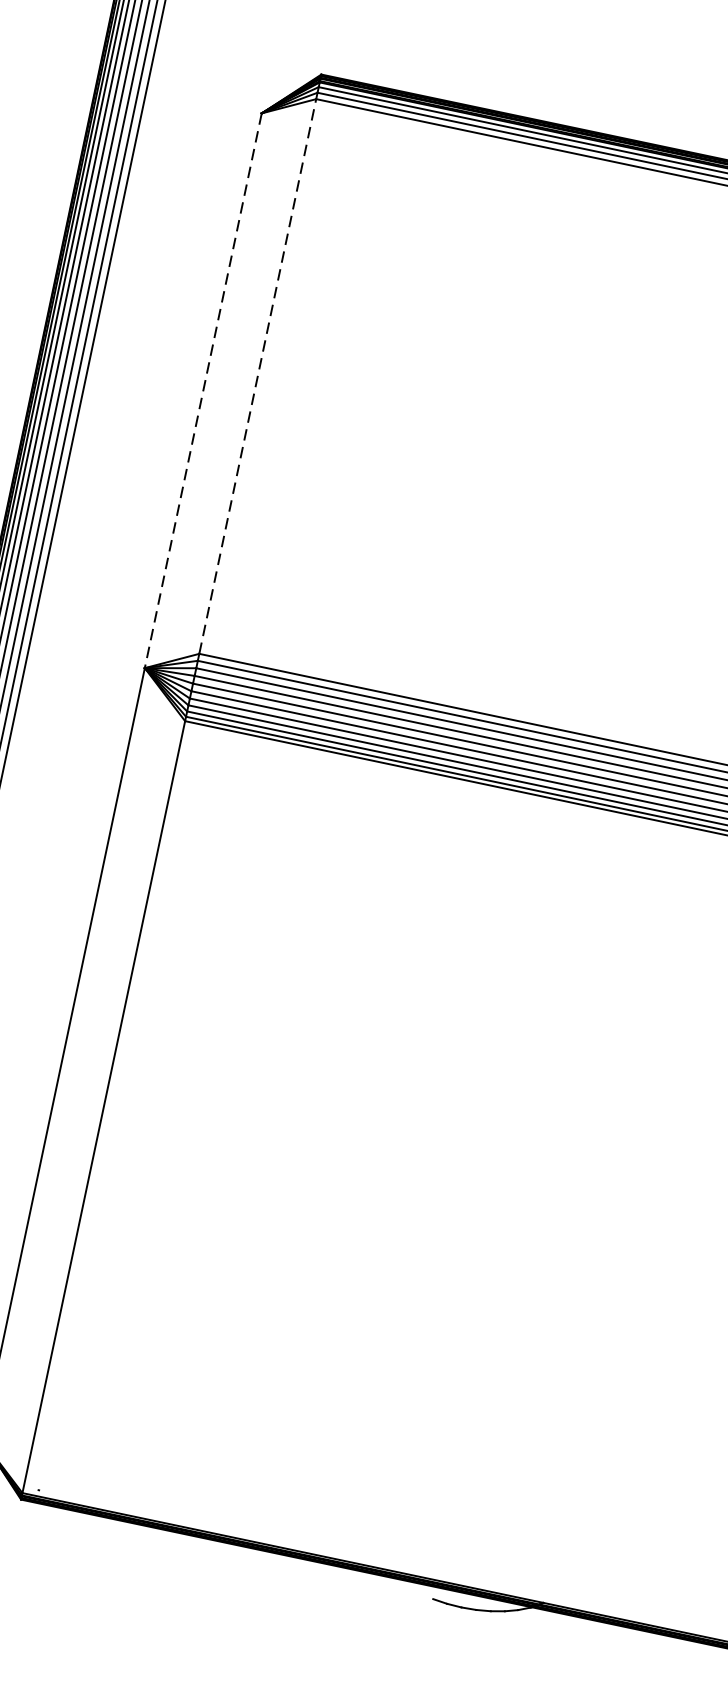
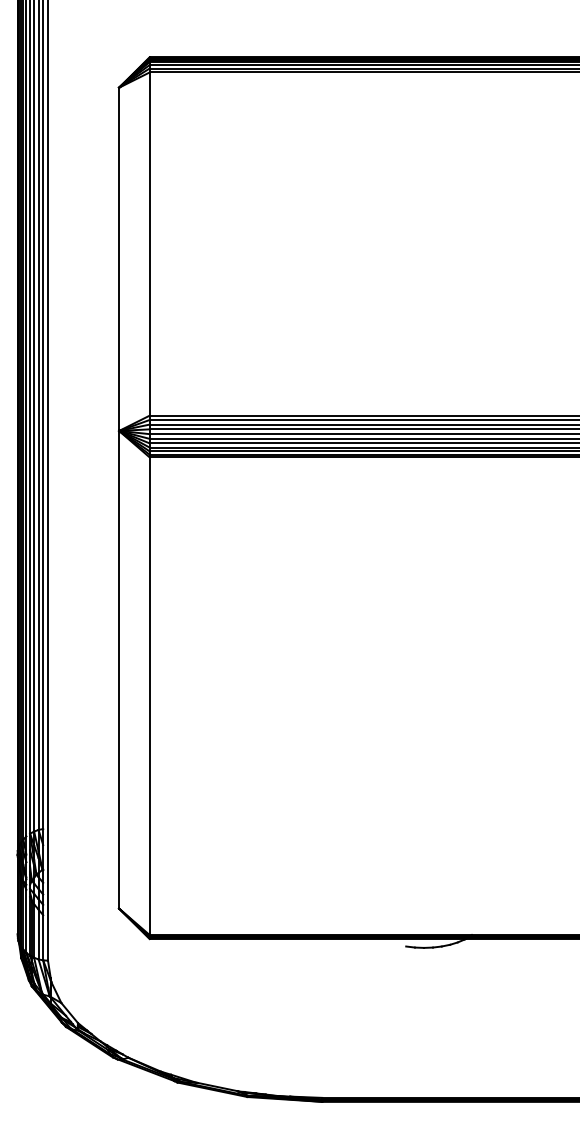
line: (257, 377) -> (149, 244), dashed -> solid
line: (203, 391) -> (119, 259), dashed -> solid

